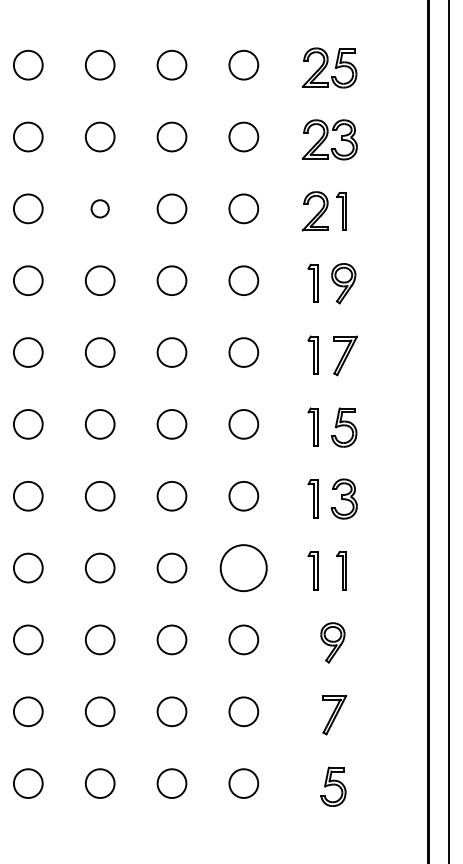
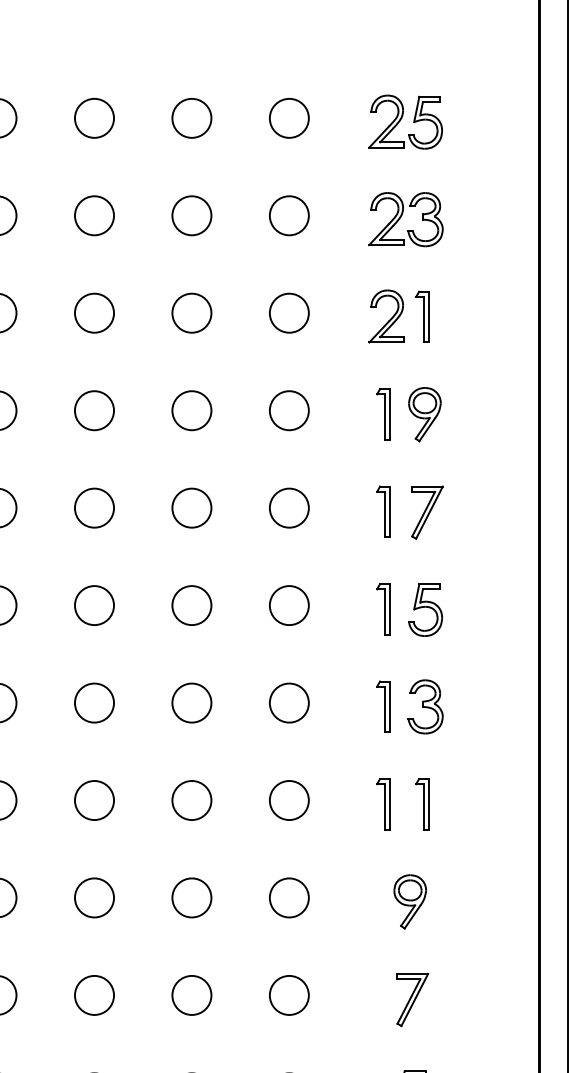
circle: (99, 208) -> (93, 312), size x1.67
circle: (243, 567) -> (288, 799), size x0.62

